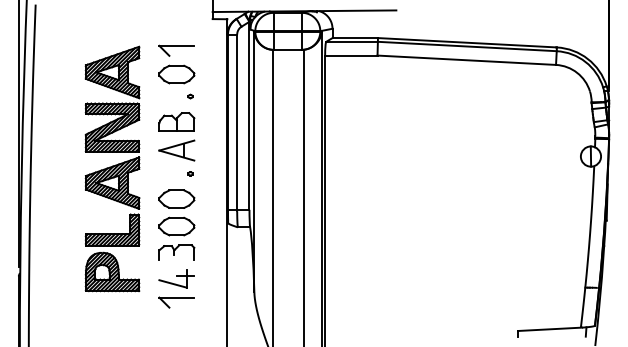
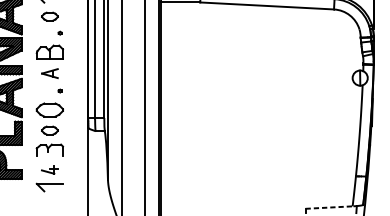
part: (176, 74) -> (49, 16), size x0.6
part: (176, 150) -> (49, 73), size x0.6
part: (176, 226) -> (49, 130), size x0.6
part: (176, 278) -> (49, 169), size x0.6
line: (550, 329) -> (329, 207), solid -> dashed

